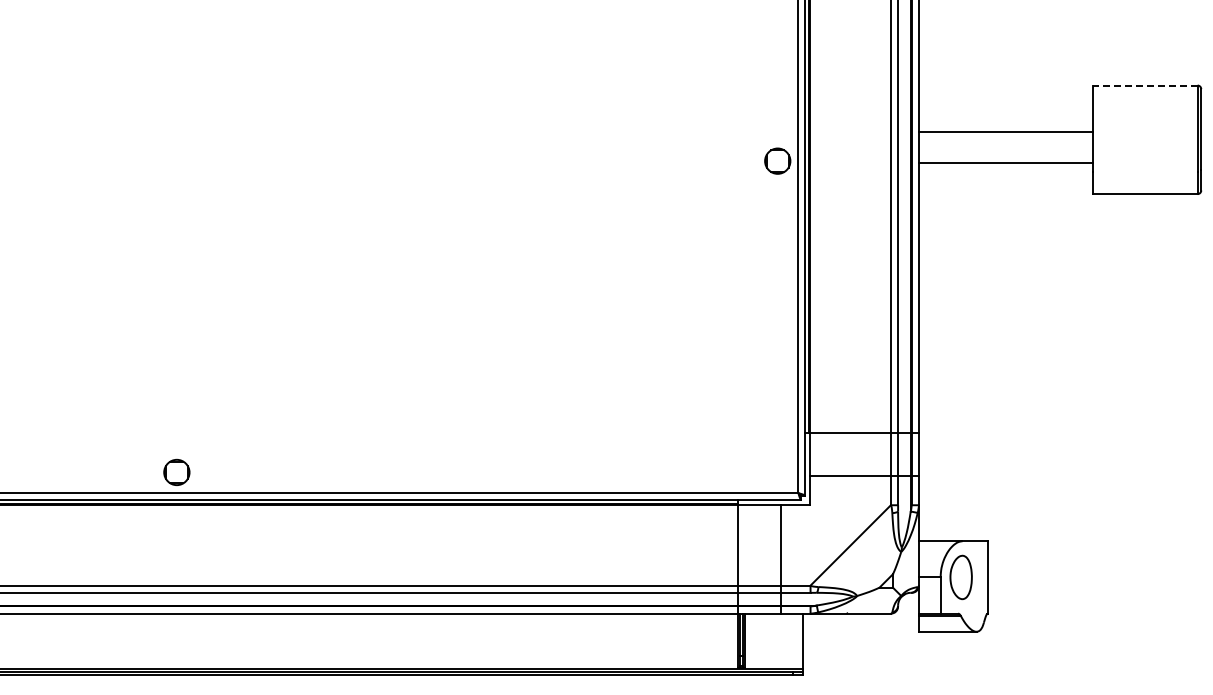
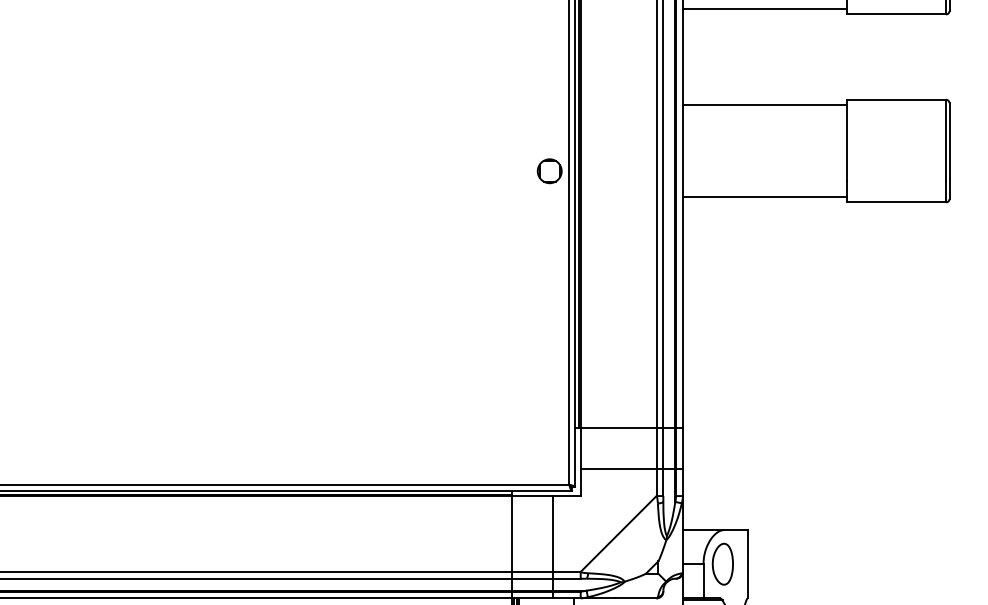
line: (1144, 85) -> (895, 99), dashed -> solid
line: (1005, 131) -> (764, 104), moved
line: (1005, 162) -> (764, 197), moved

